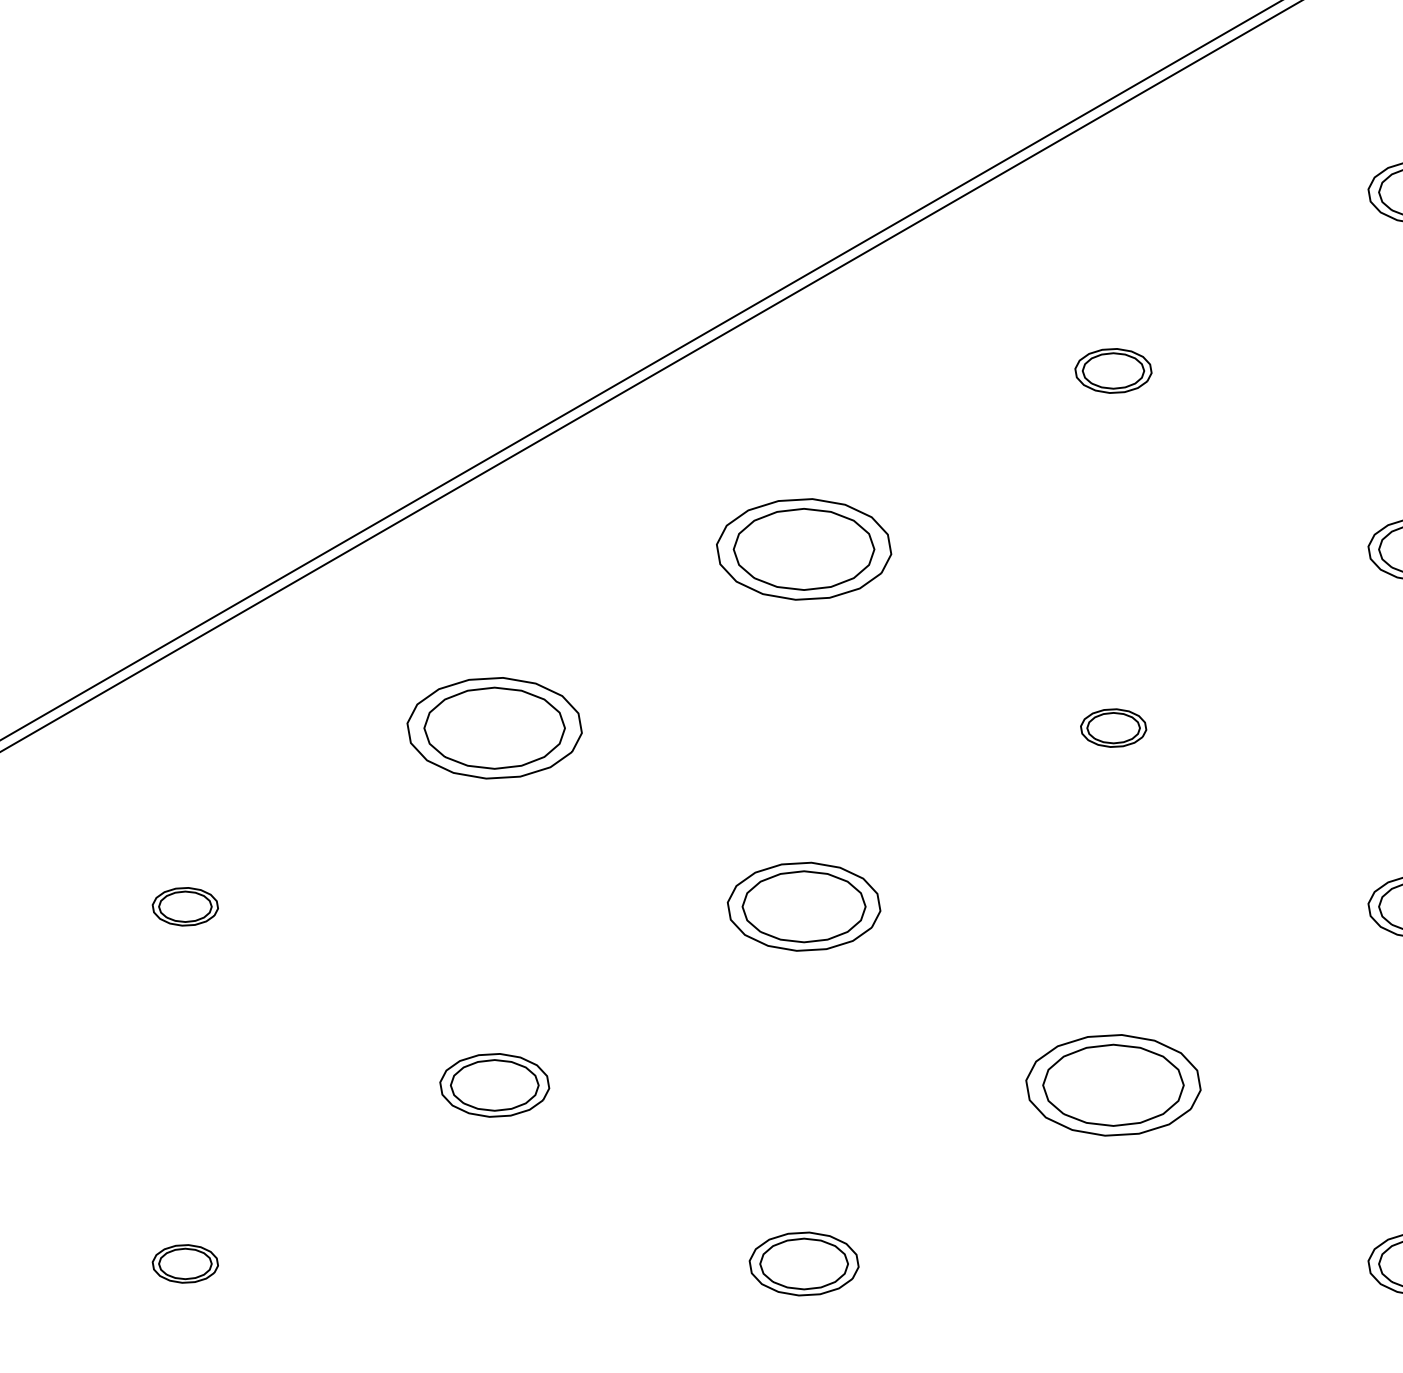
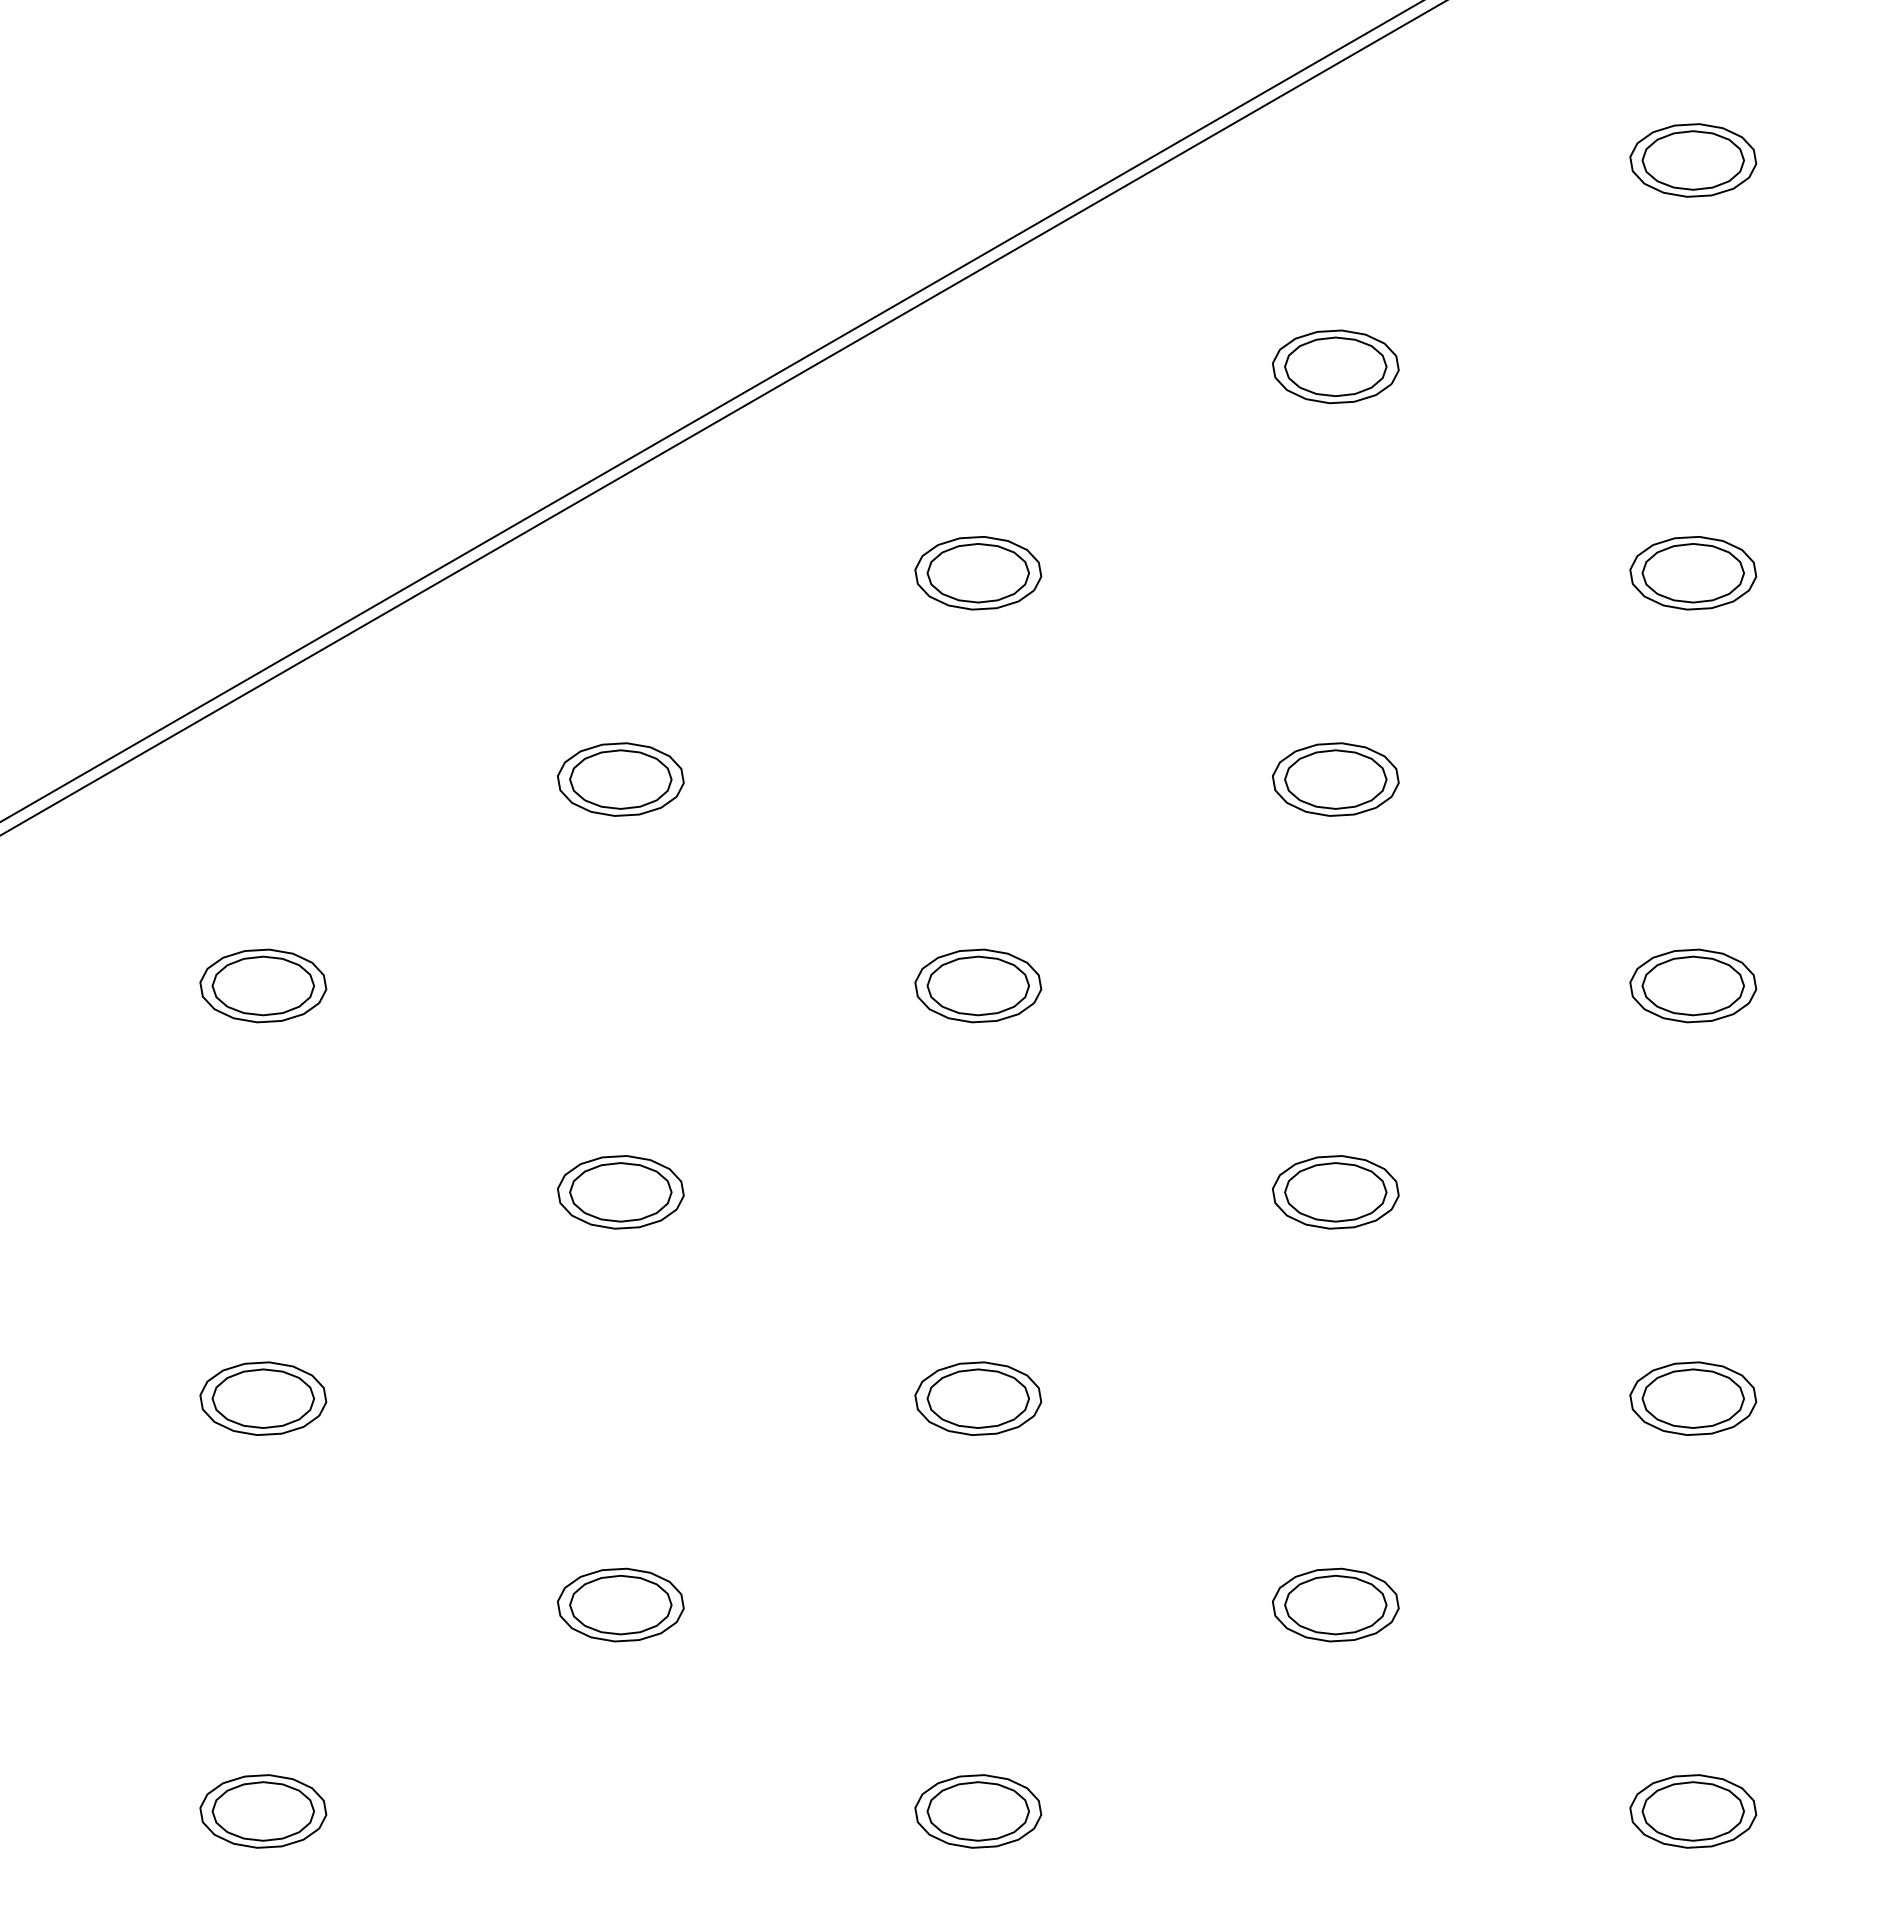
part: (1113, 370) -> (1335, 366), size x1.43
part: (804, 549) -> (978, 573), size x0.62
part: (494, 728) -> (620, 779), size x0.62
part: (1113, 728) -> (1335, 779), size x1.67
part: (185, 906) -> (263, 985), size x1.67
part: (804, 906) -> (978, 985), size x0.71
part: (1113, 1085) -> (1335, 1192), size x0.62
part: (185, 1263) -> (263, 1398), size x1.67

